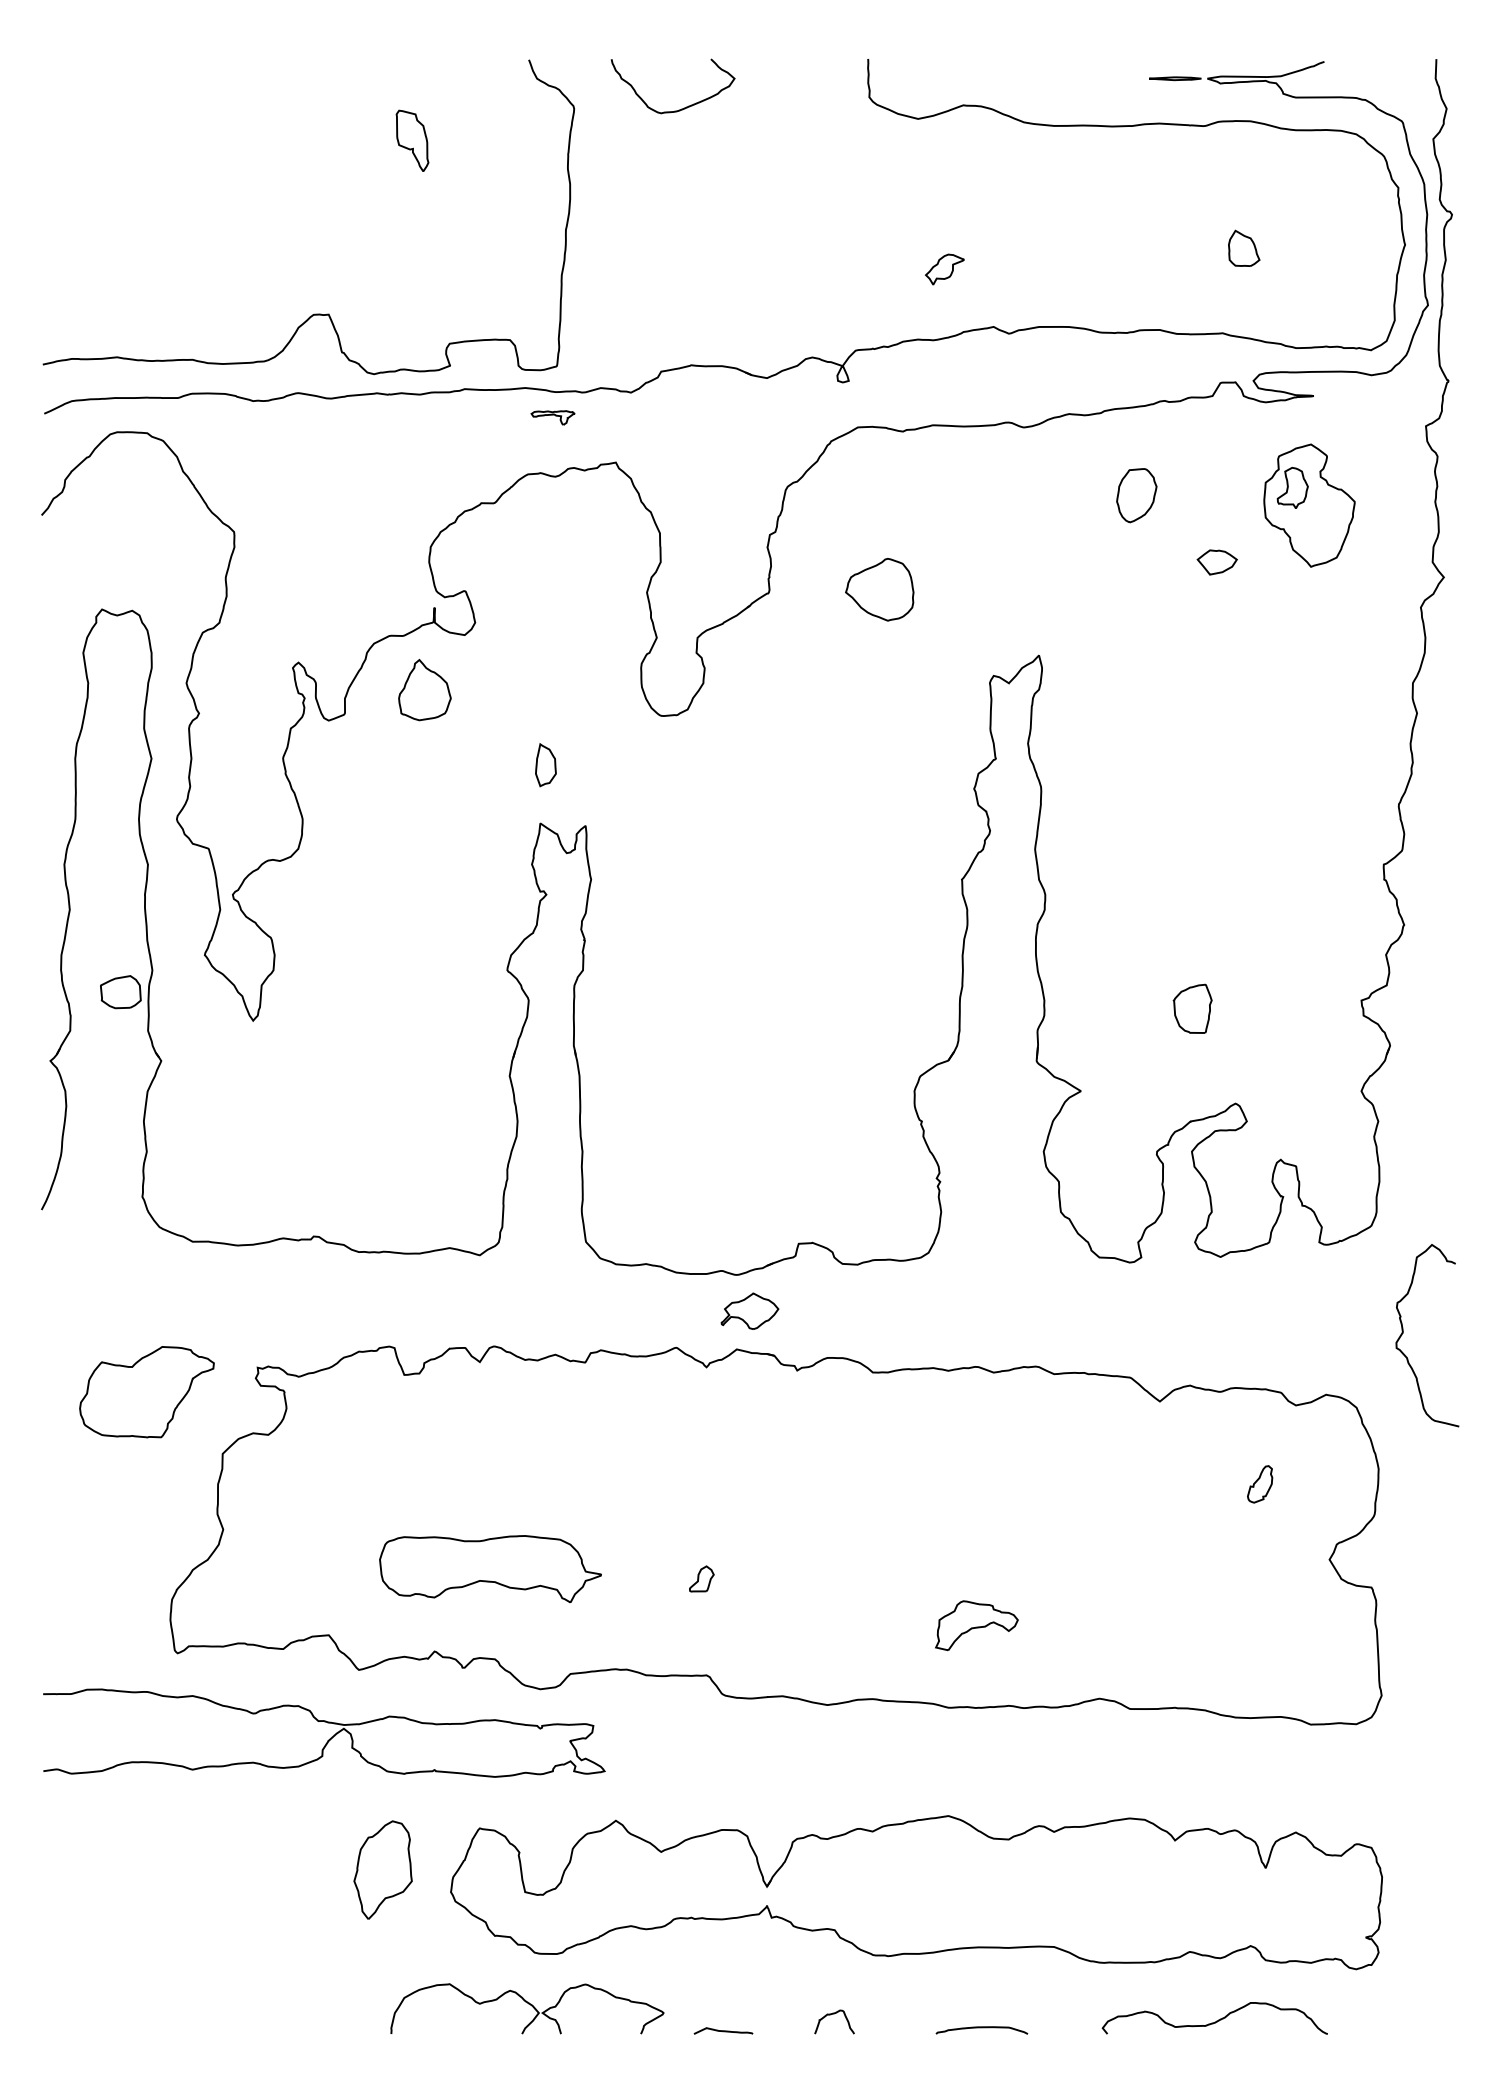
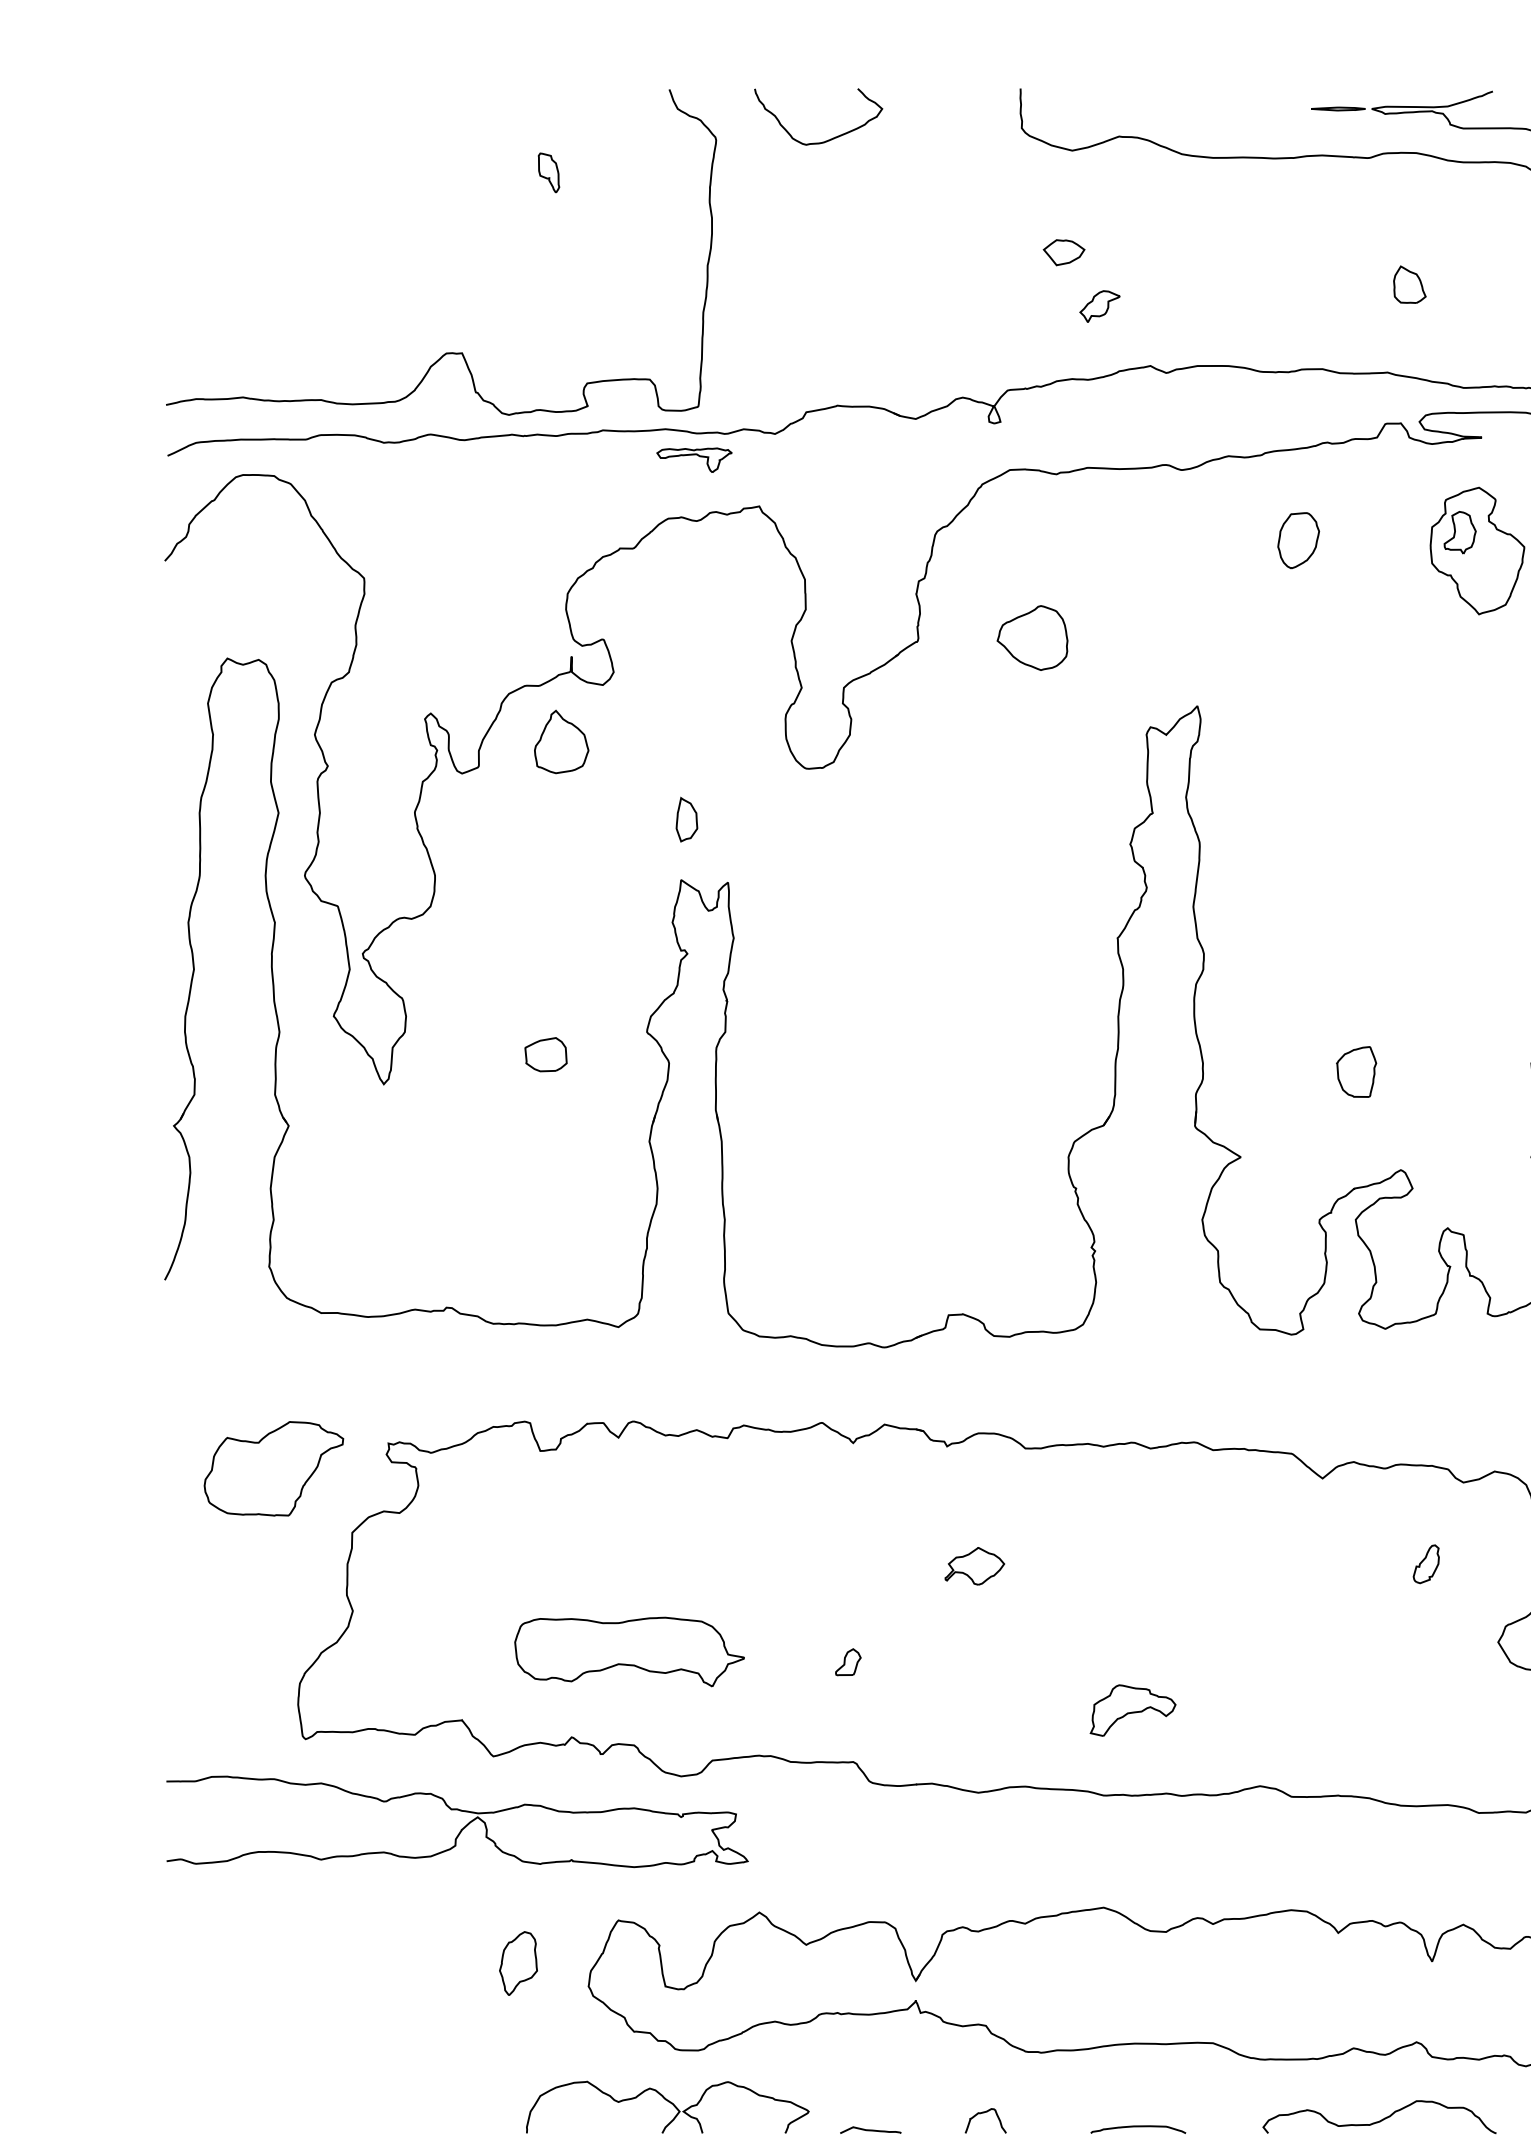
part: (412, 139) -> (548, 171), size x0.62
part: (552, 417) -> (693, 459), size x1.67
part: (1216, 562) -> (1063, 252), moved
part: (120, 992) -> (545, 1055), moved
part: (749, 1310) -> (974, 1565), moved
part: (383, 1869) -> (518, 1963), size x0.62

